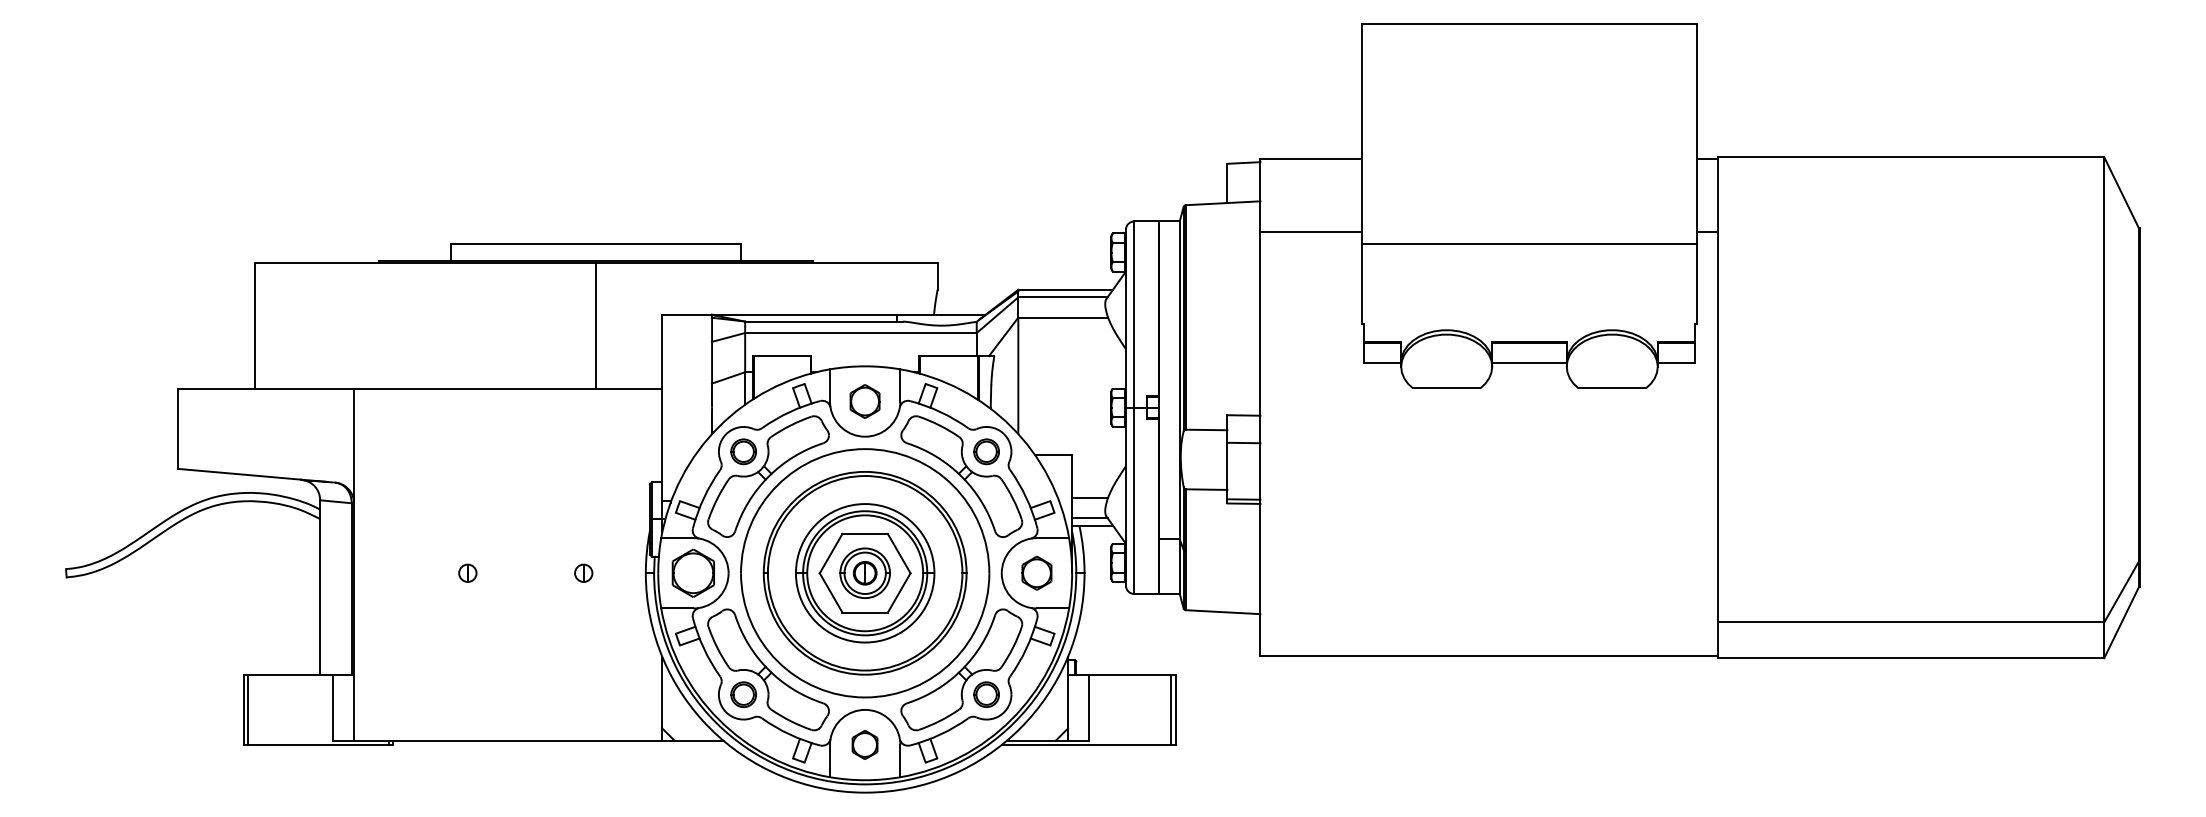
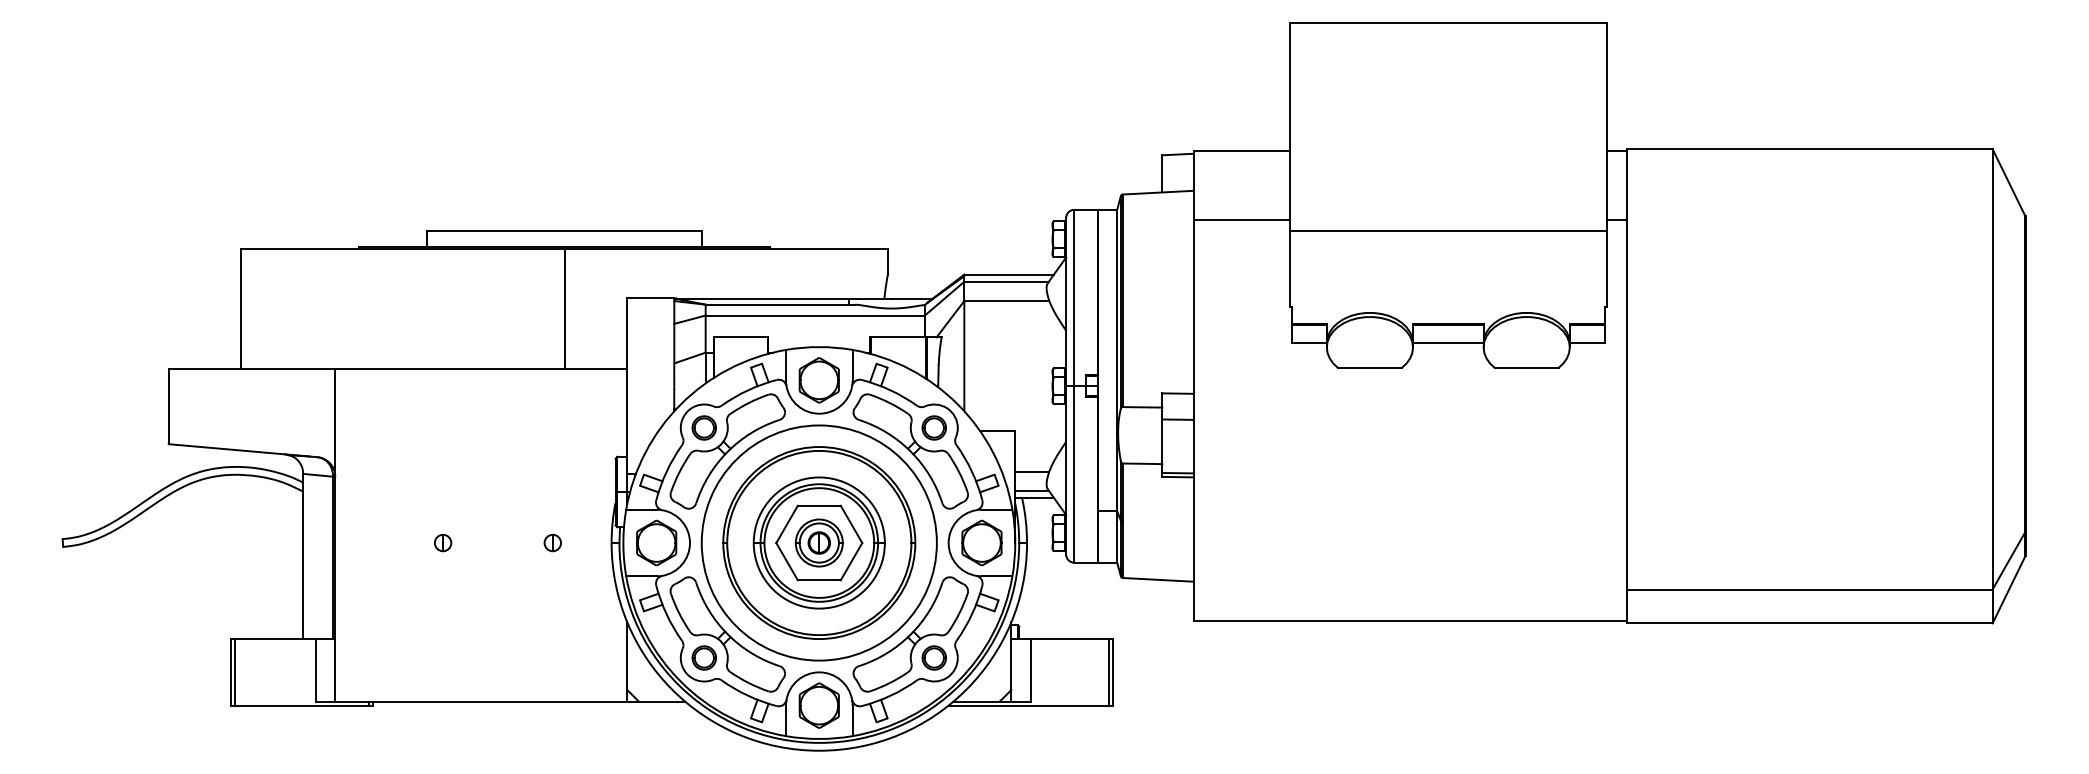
part: (864, 401) -> (818, 380), size x1.43
part: (1036, 572) -> (981, 542), size x1.43
part: (864, 744) -> (818, 705), size x1.67

